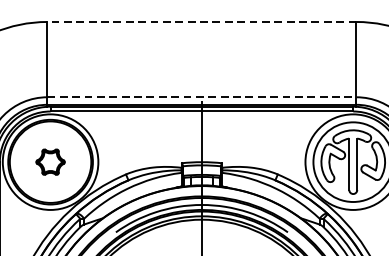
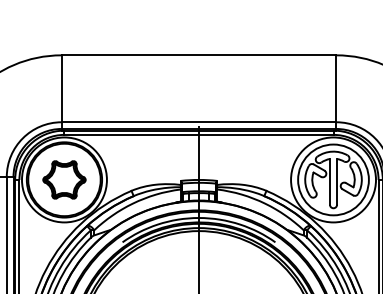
line: (201, 22) -> (198, 55), dashed -> solid
line: (202, 97) -> (199, 122), dashed -> solid
part: (50, 161) -> (64, 179), size x1.67

